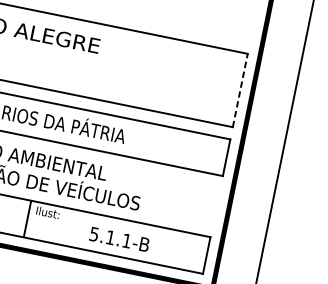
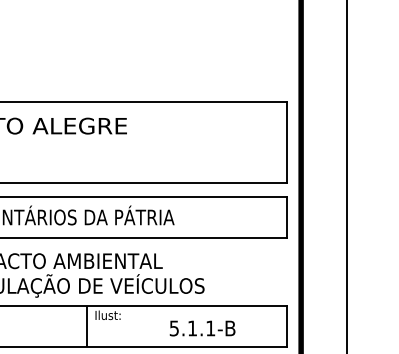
line: (240, 90) -> (287, 142), dashed -> solid
text: (119, 239) -> (202, 328), moved

